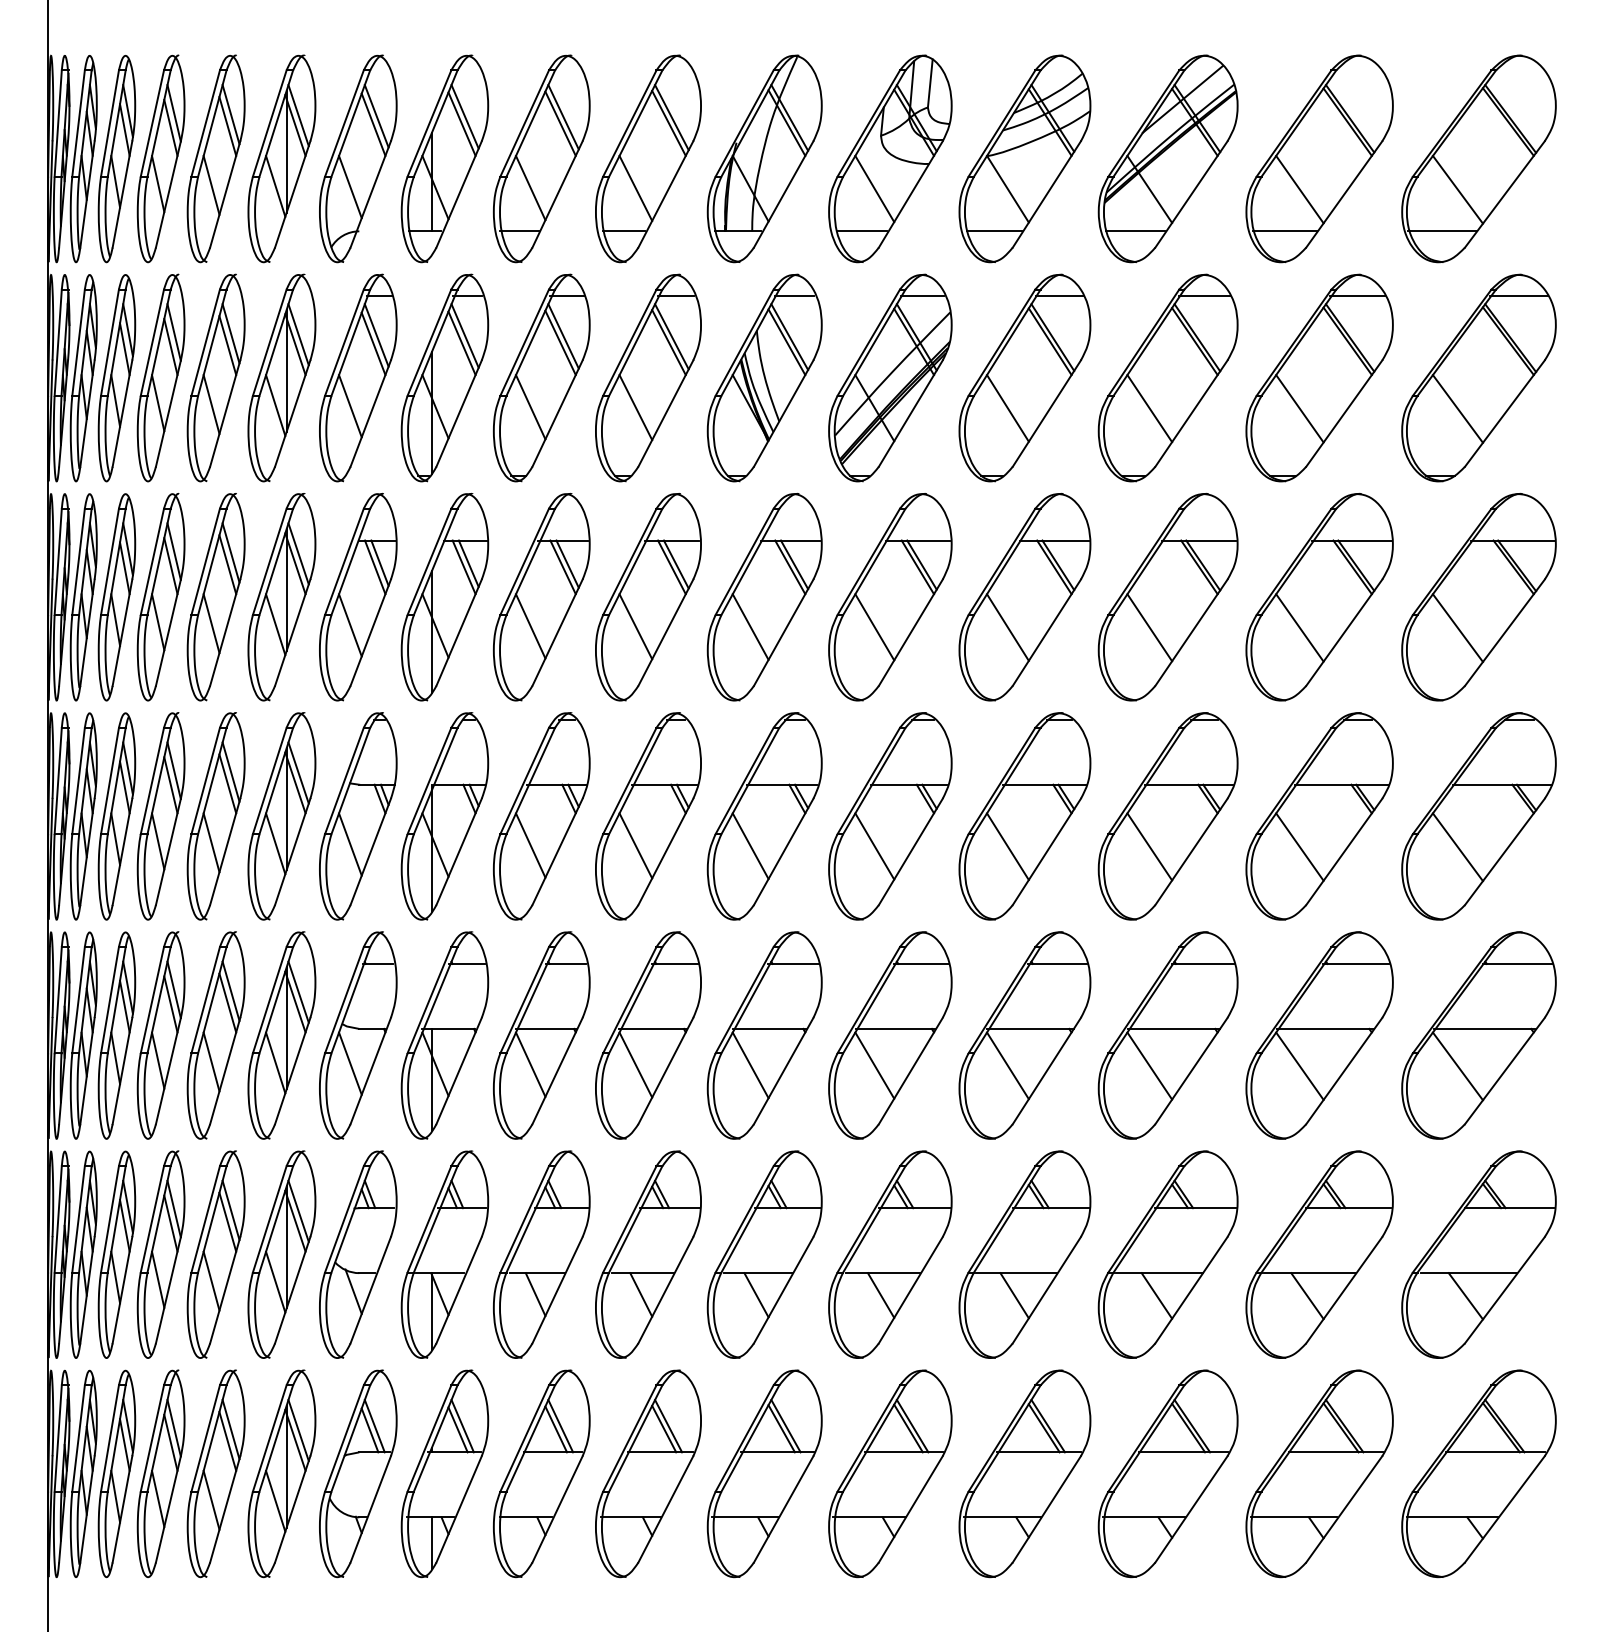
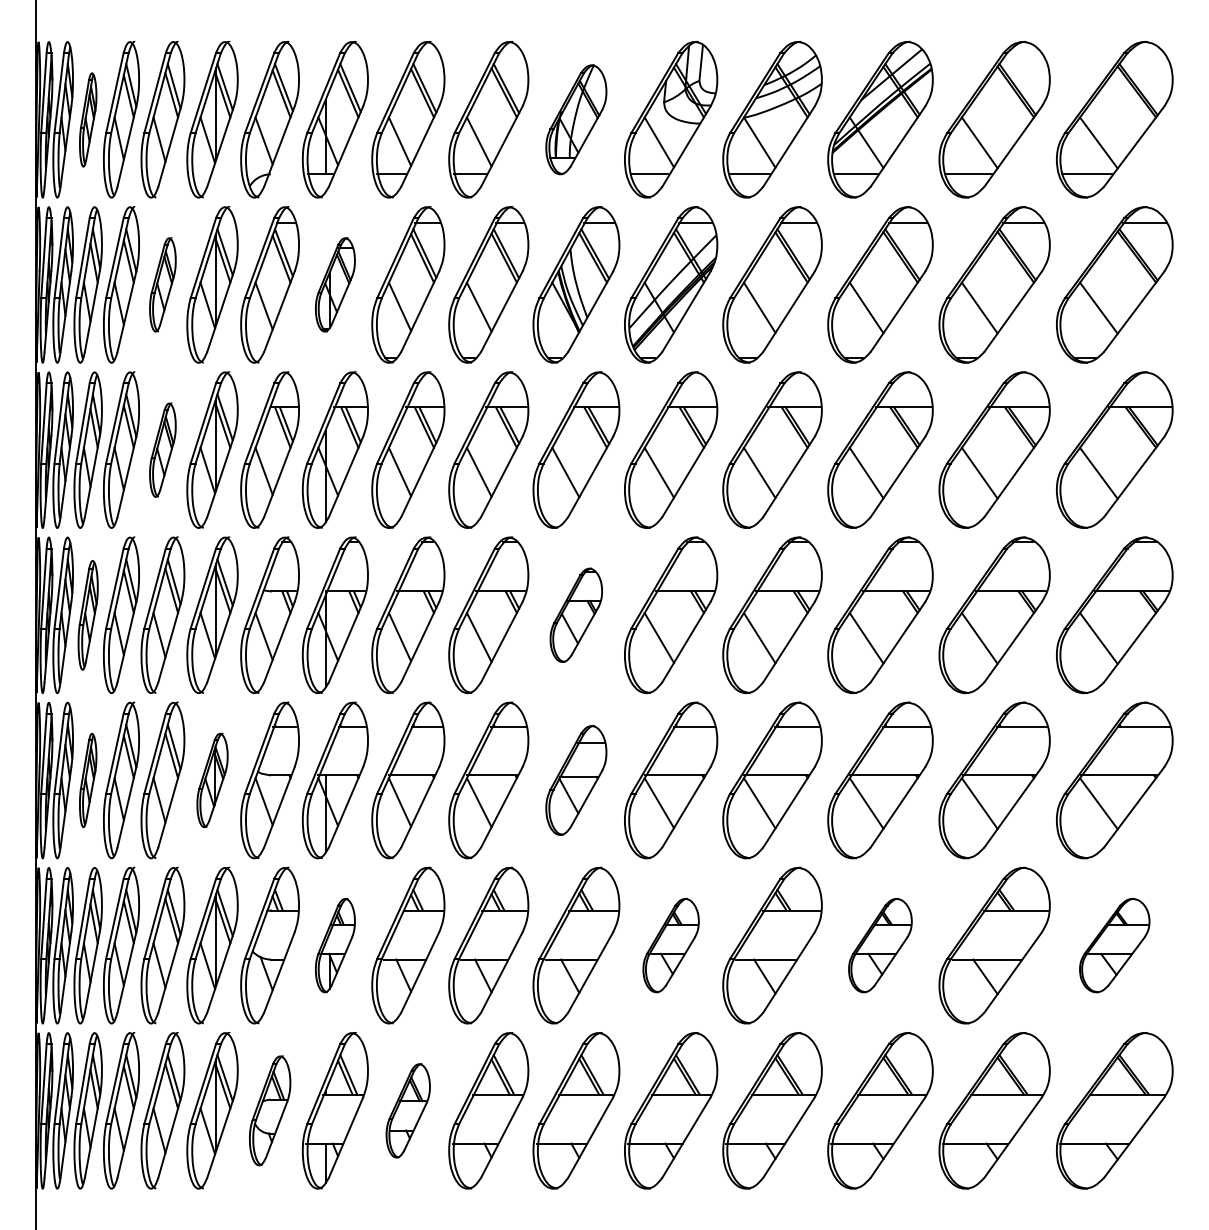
part: (764, 158) -> (576, 119), size x0.7
part: (116, 159) -> (87, 120), size x0.6
part: (215, 377) -> (162, 284), size x0.6
part: (444, 377) -> (335, 284), size x0.6
part: (215, 597) -> (162, 450), size x0.6
part: (116, 816) -> (87, 615), size x0.7
part: (764, 816) -> (576, 615), size x0.6
part: (116, 1035) -> (87, 780), size x0.6
part: (281, 1035) -> (212, 780), size x0.6
part: (764, 1035) -> (576, 780), size x0.7
part: (444, 1254) -> (335, 945), size x0.6
part: (890, 1254) -> (671, 945), size x0.6
part: (1167, 1254) -> (879, 945), size x0.6
part: (1478, 1254) -> (1114, 945), size x0.6
part: (358, 1473) -> (270, 1110), size x0.7
part: (541, 1473) -> (408, 1110), size x0.6

